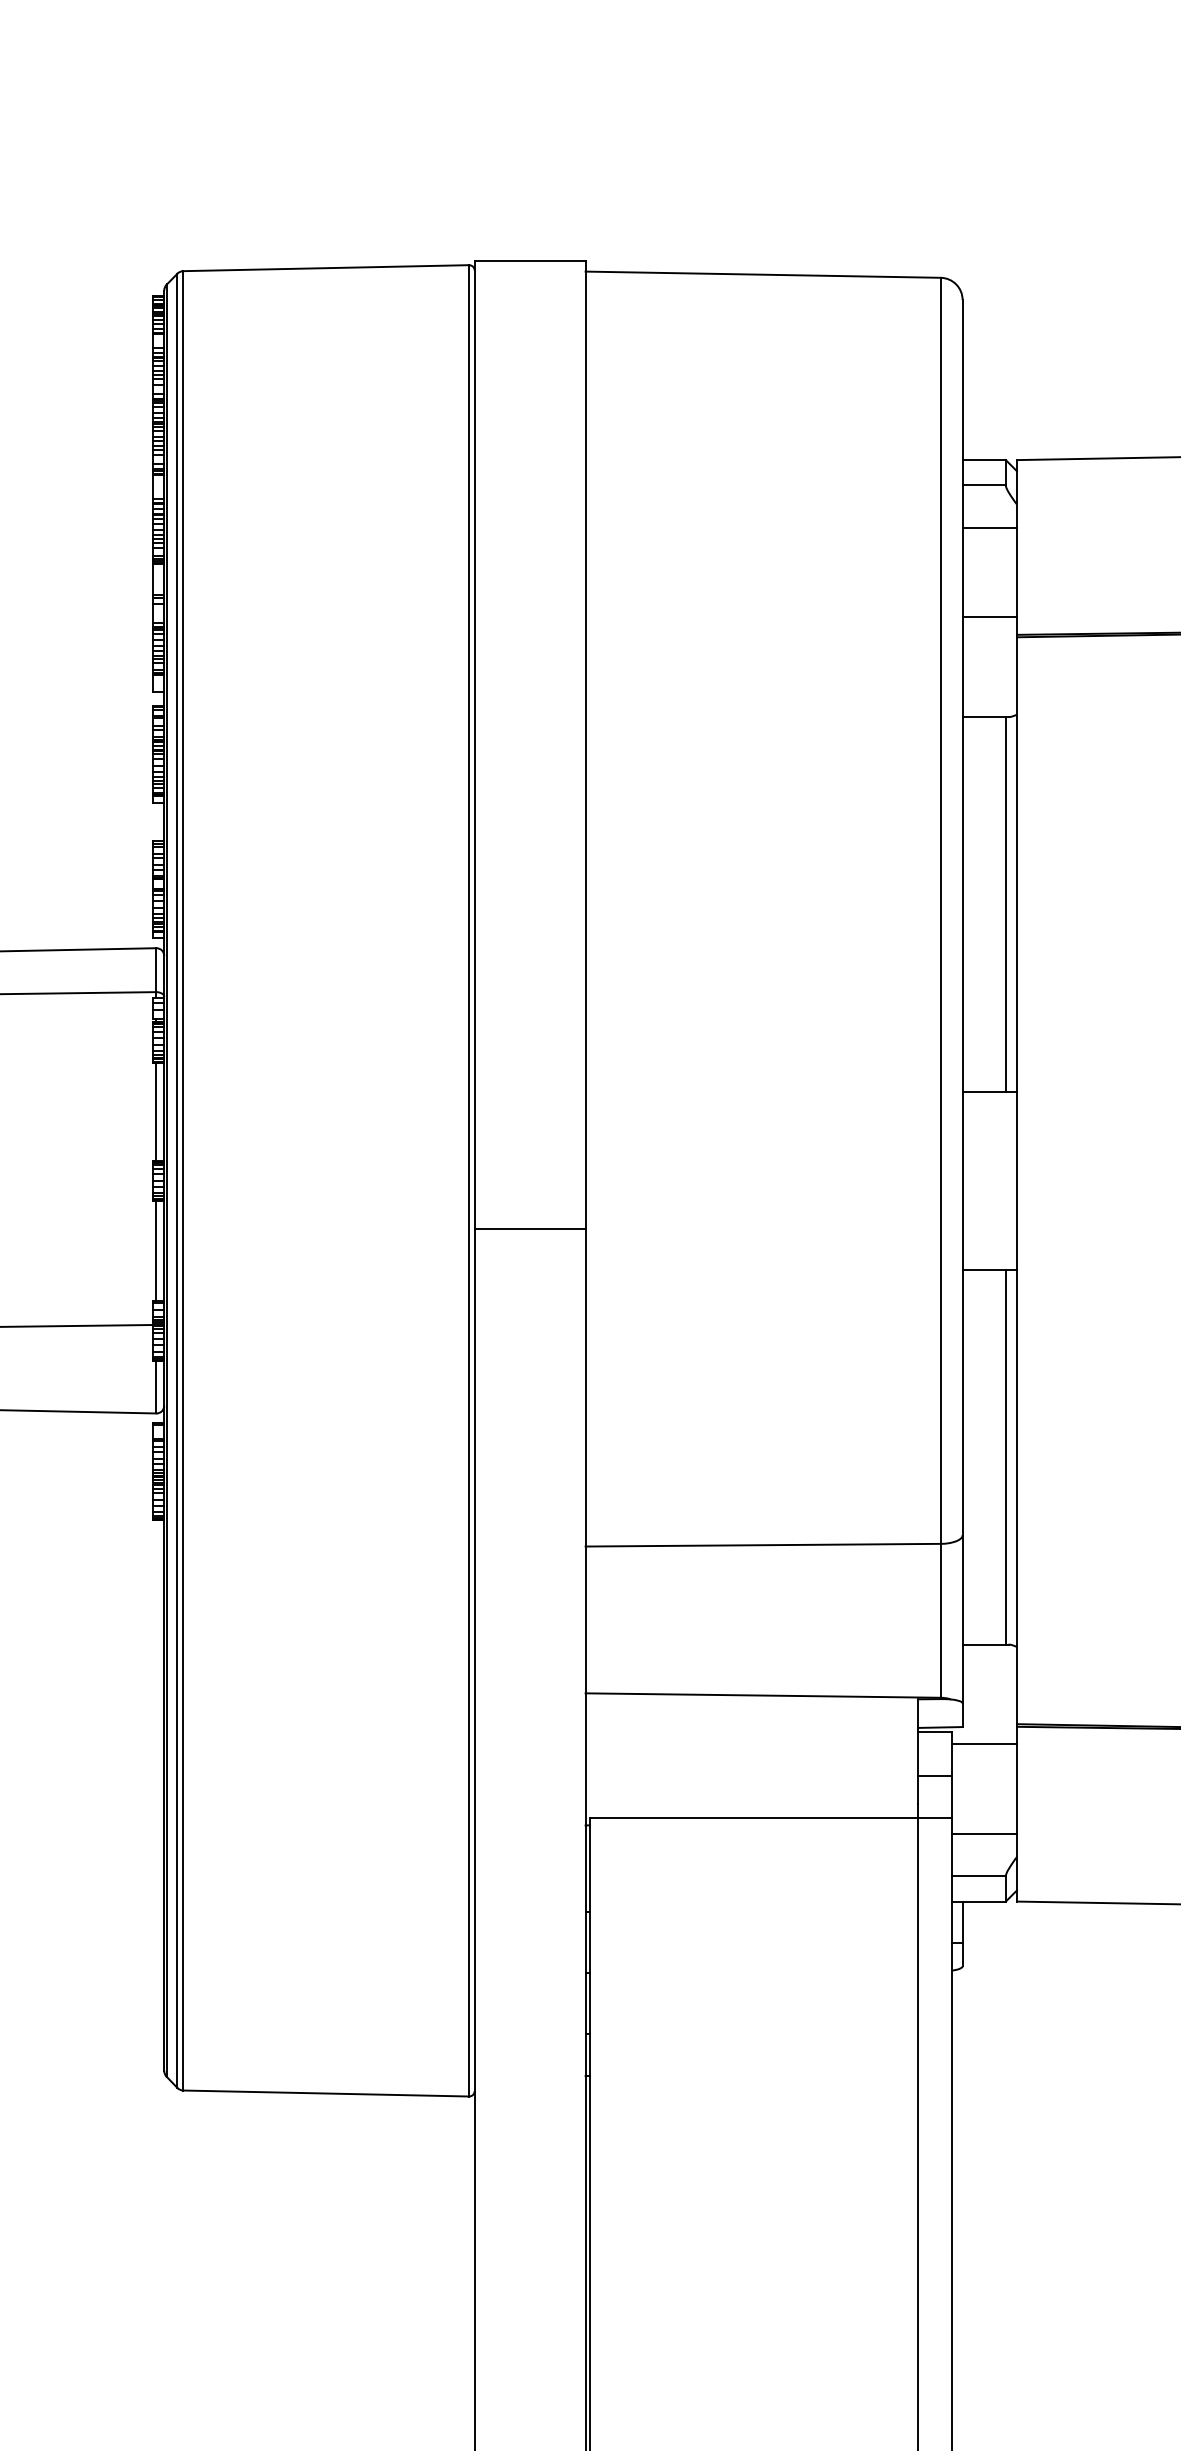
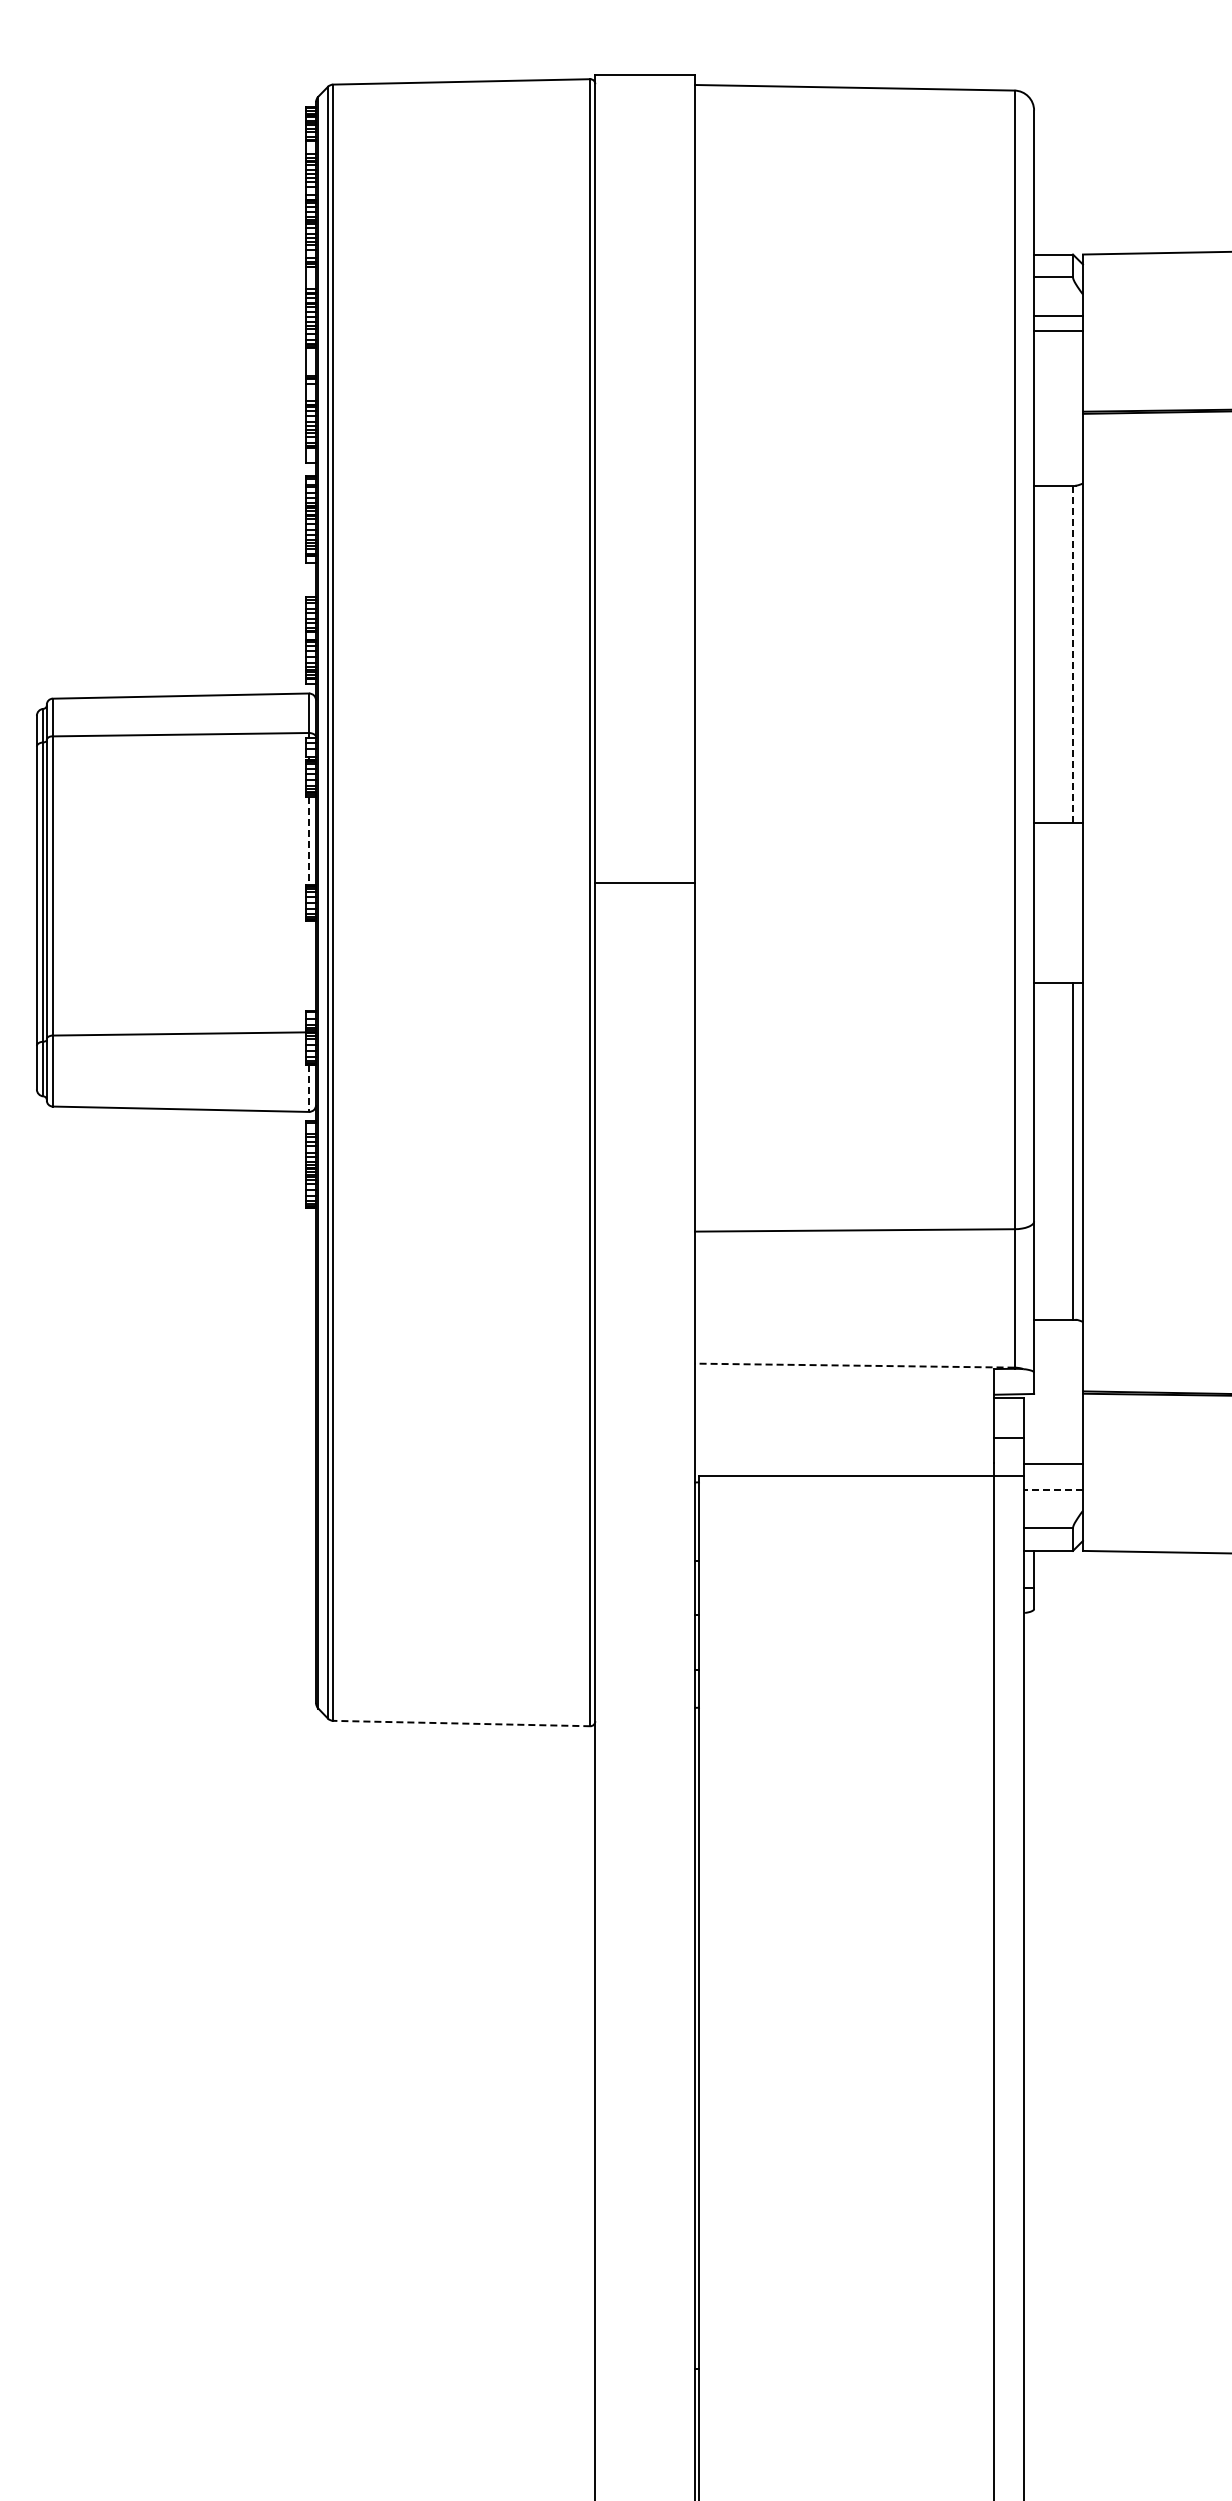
line: (989, 616) -> (1058, 330), moved
line: (1005, 904) -> (1072, 654), solid -> dashed
line: (155, 1111) -> (308, 840), solid -> dashed
line: (530, 1229) -> (645, 883), moved
line: (155, 1250) -> (308, 965), removed
line: (155, 1388) -> (308, 1089), solid -> dashed
line: (762, 1695) -> (854, 1365), solid -> dashed
line: (984, 1744) -> (1053, 1463), moved
line: (984, 1833) -> (1053, 1489), solid -> dashed
line: (325, 2093) -> (461, 1723), solid -> dashed

